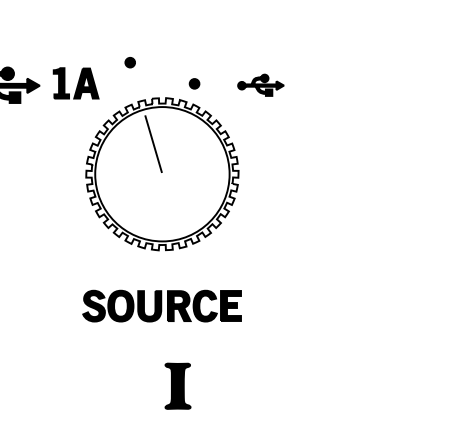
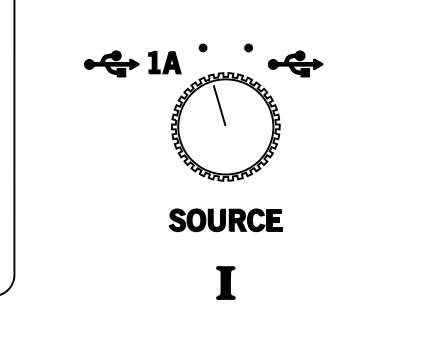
part: (194, 83) -> (248, 47), moved
part: (260, 84) -> (295, 63), size x1.67
part: (177, 385) -> (225, 282), moved

